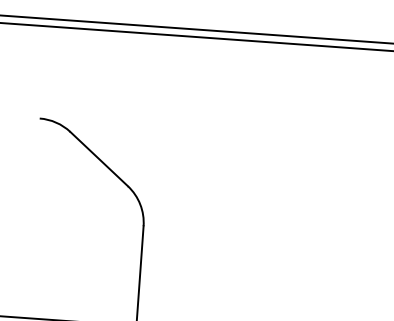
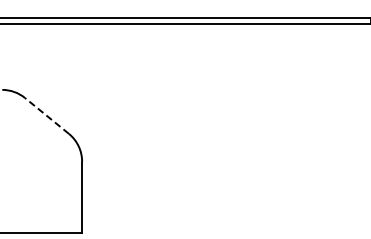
line: (98, 158) -> (46, 115), solid -> dashed

